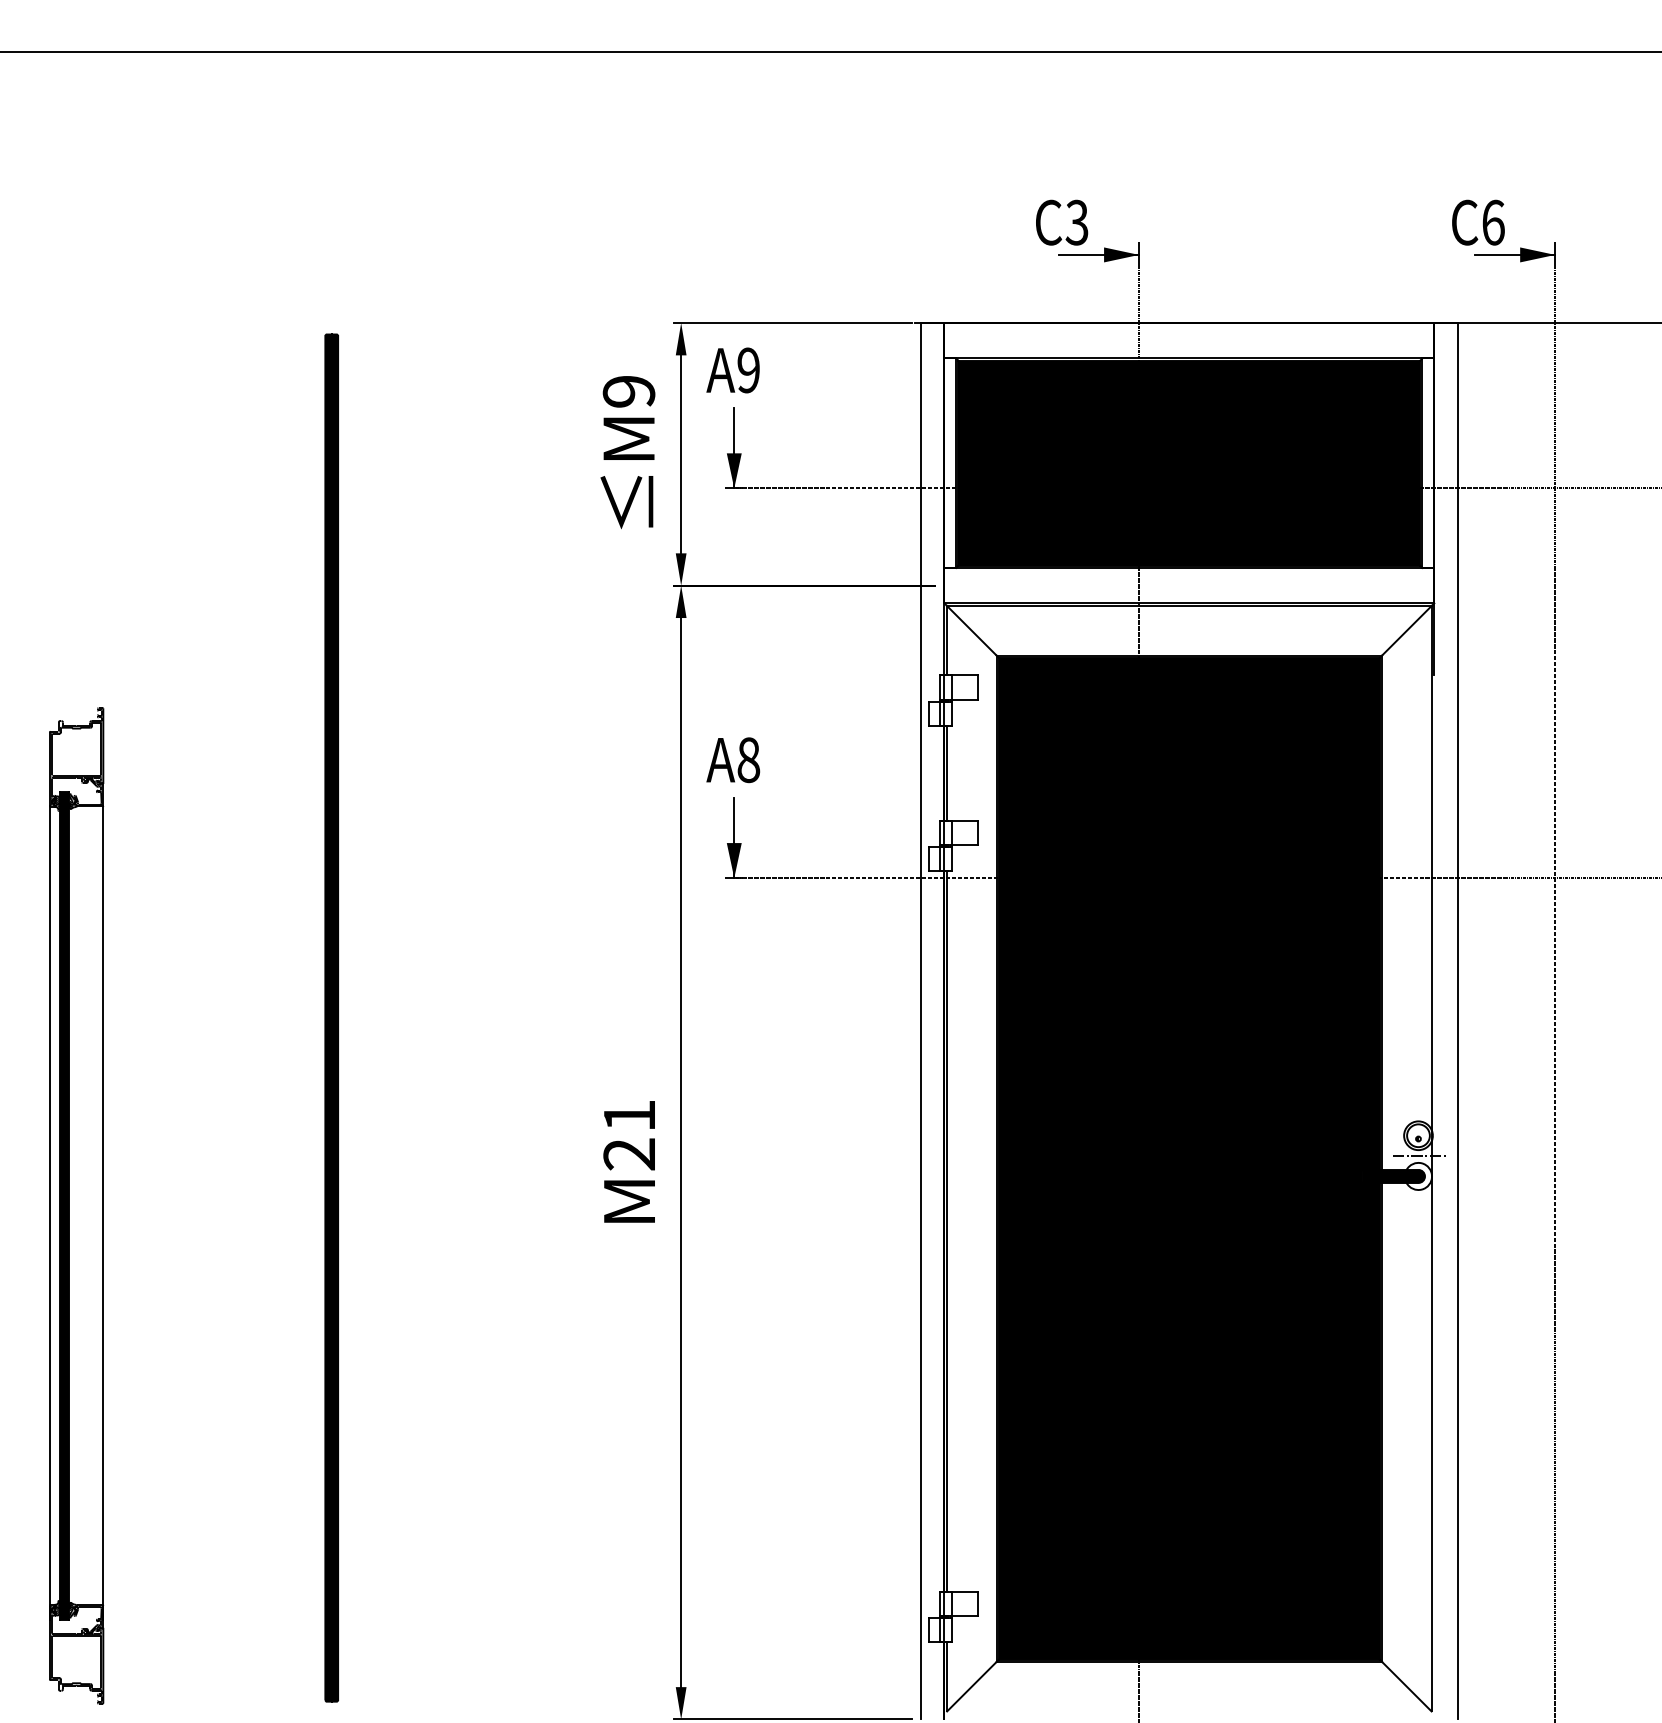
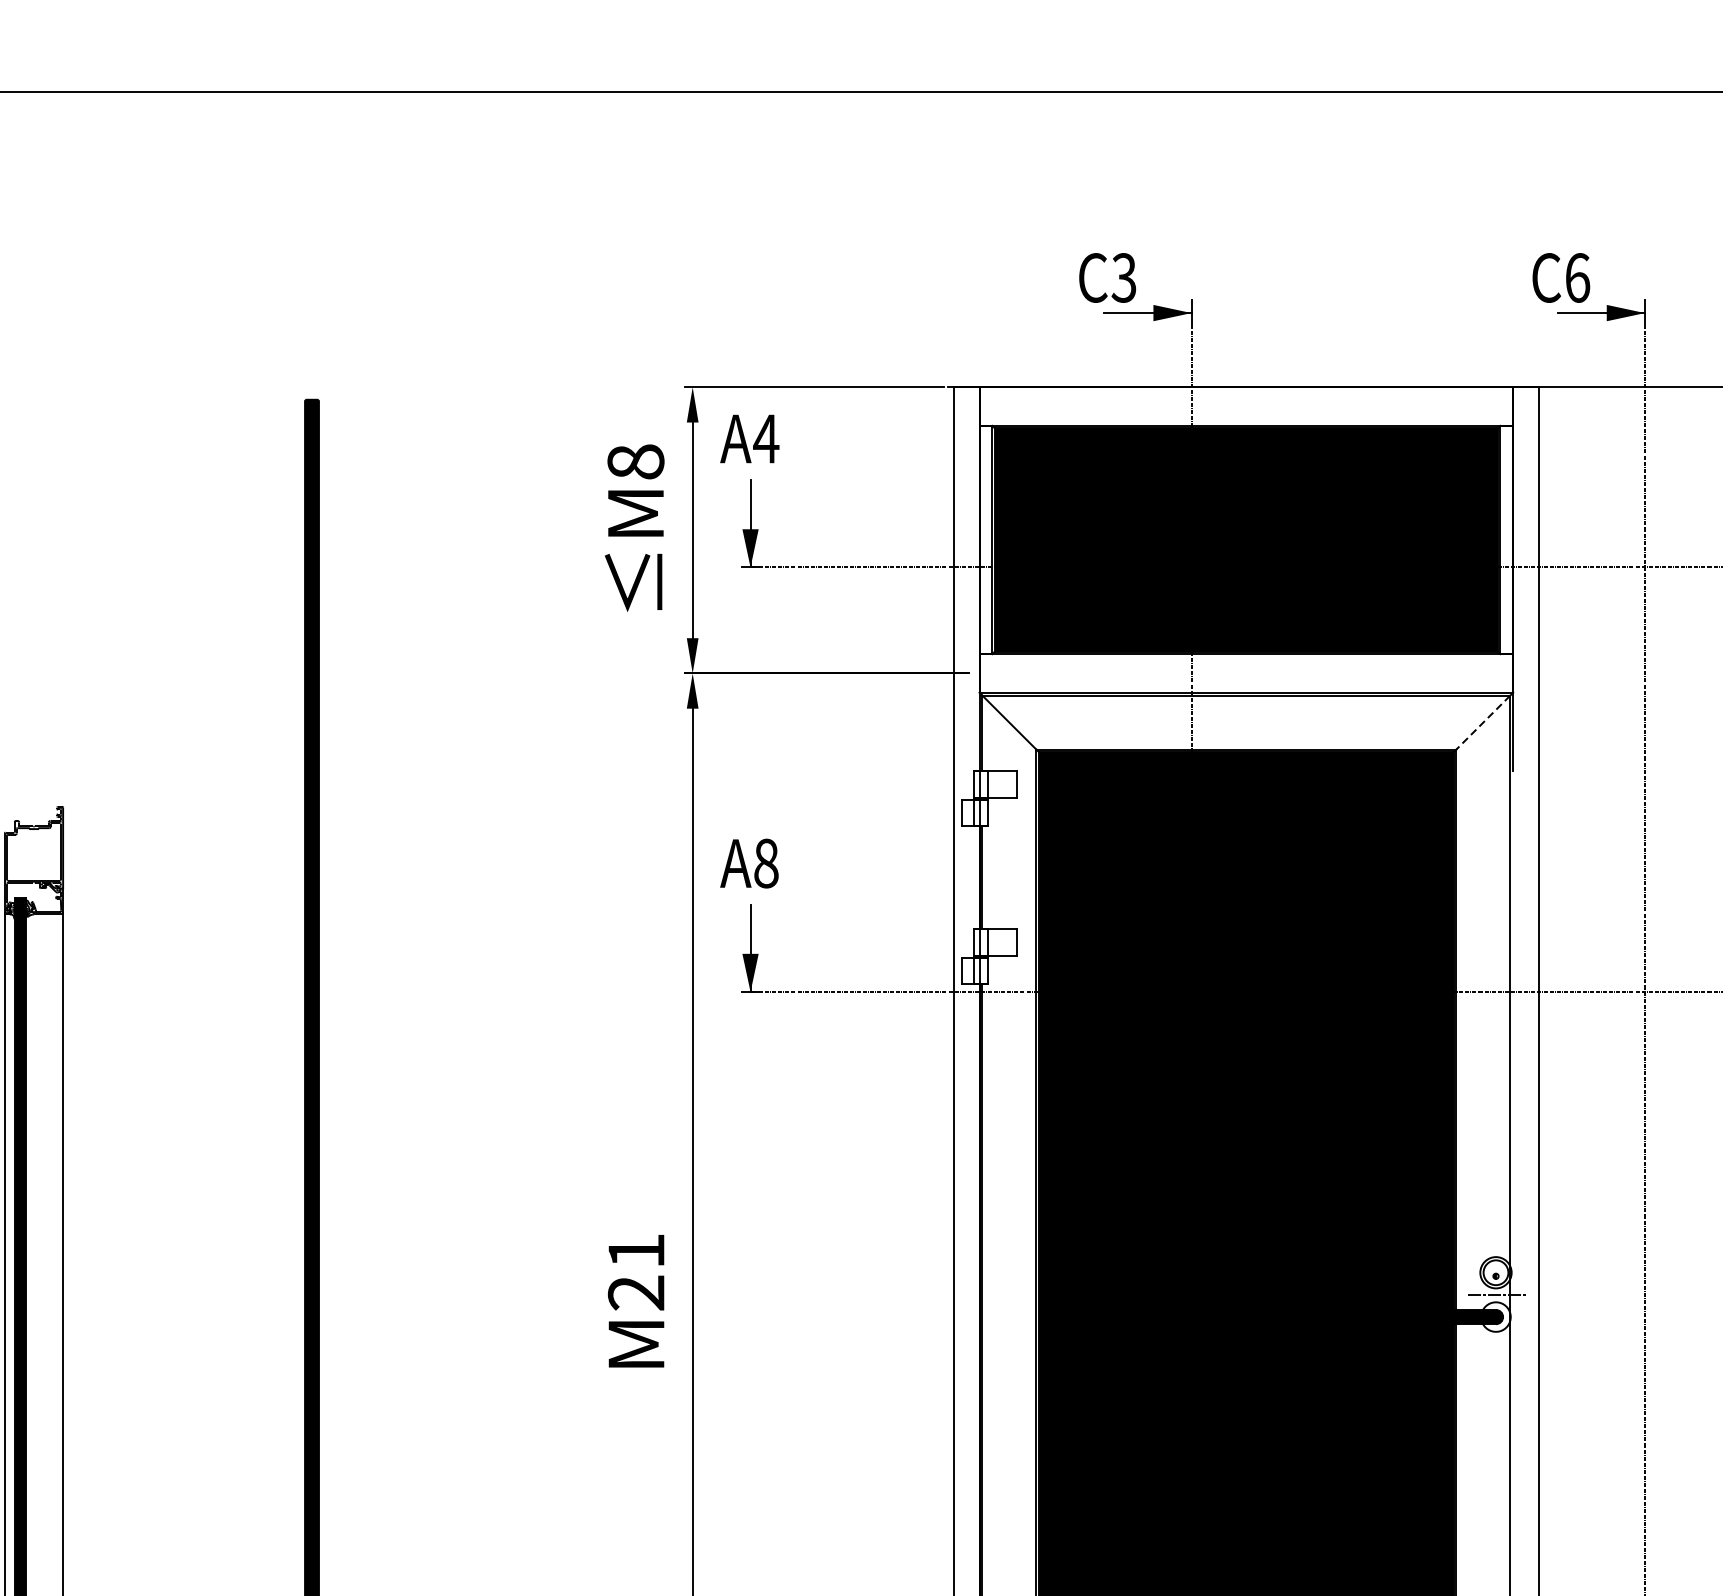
text: (748, 370) -> (766, 438), A9 -> A4
text: (628, 391) -> (635, 461), M9 -> M8
line: (1406, 630) -> (1482, 722), solid -> dashed

